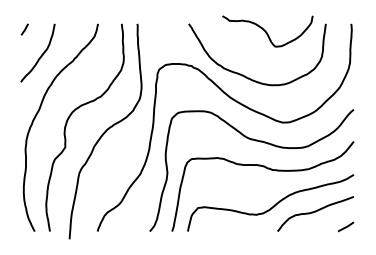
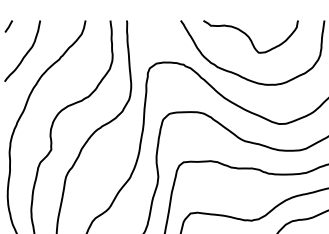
curve: (266, 31) -> (249, 36), moved

